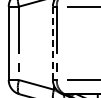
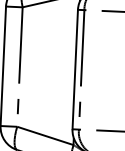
line: (52, 43) -> (74, 69), dashed -> solid

